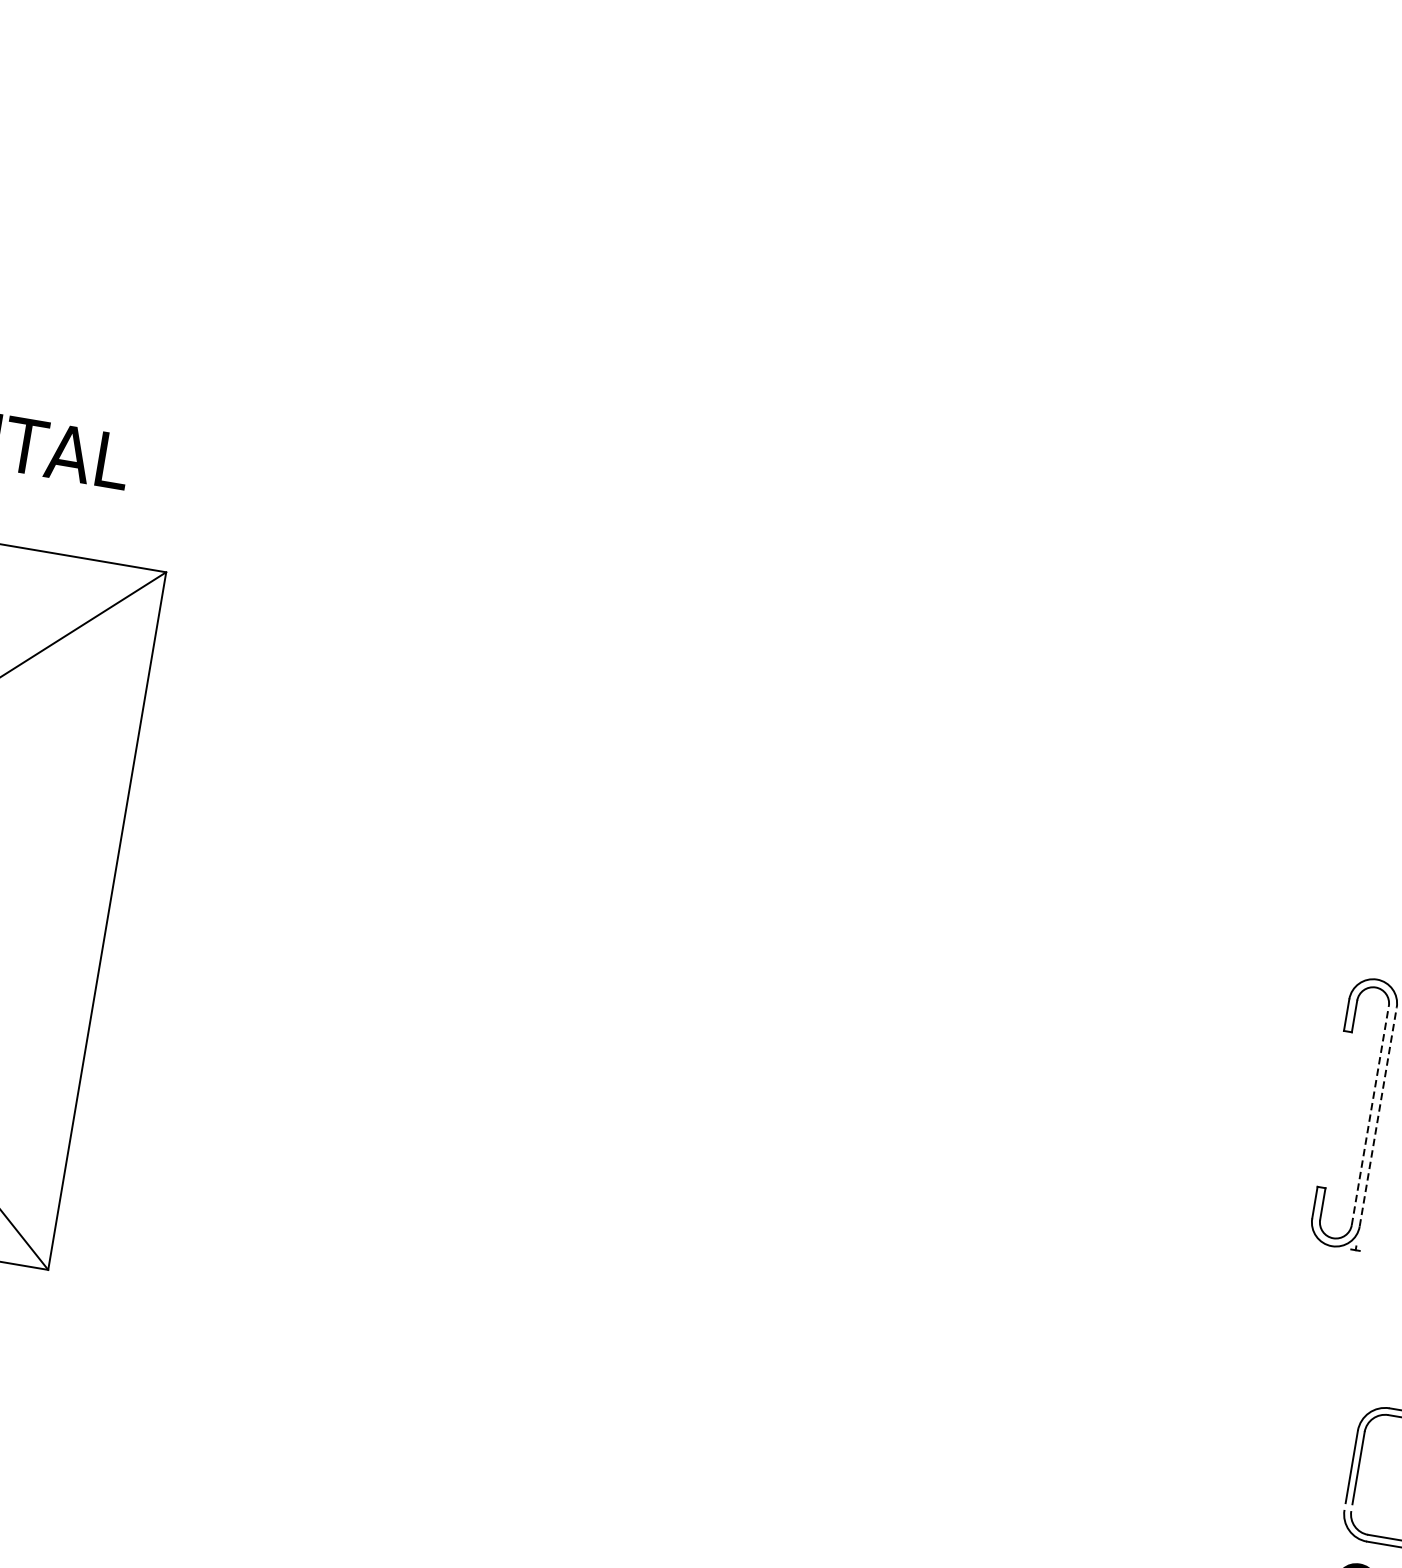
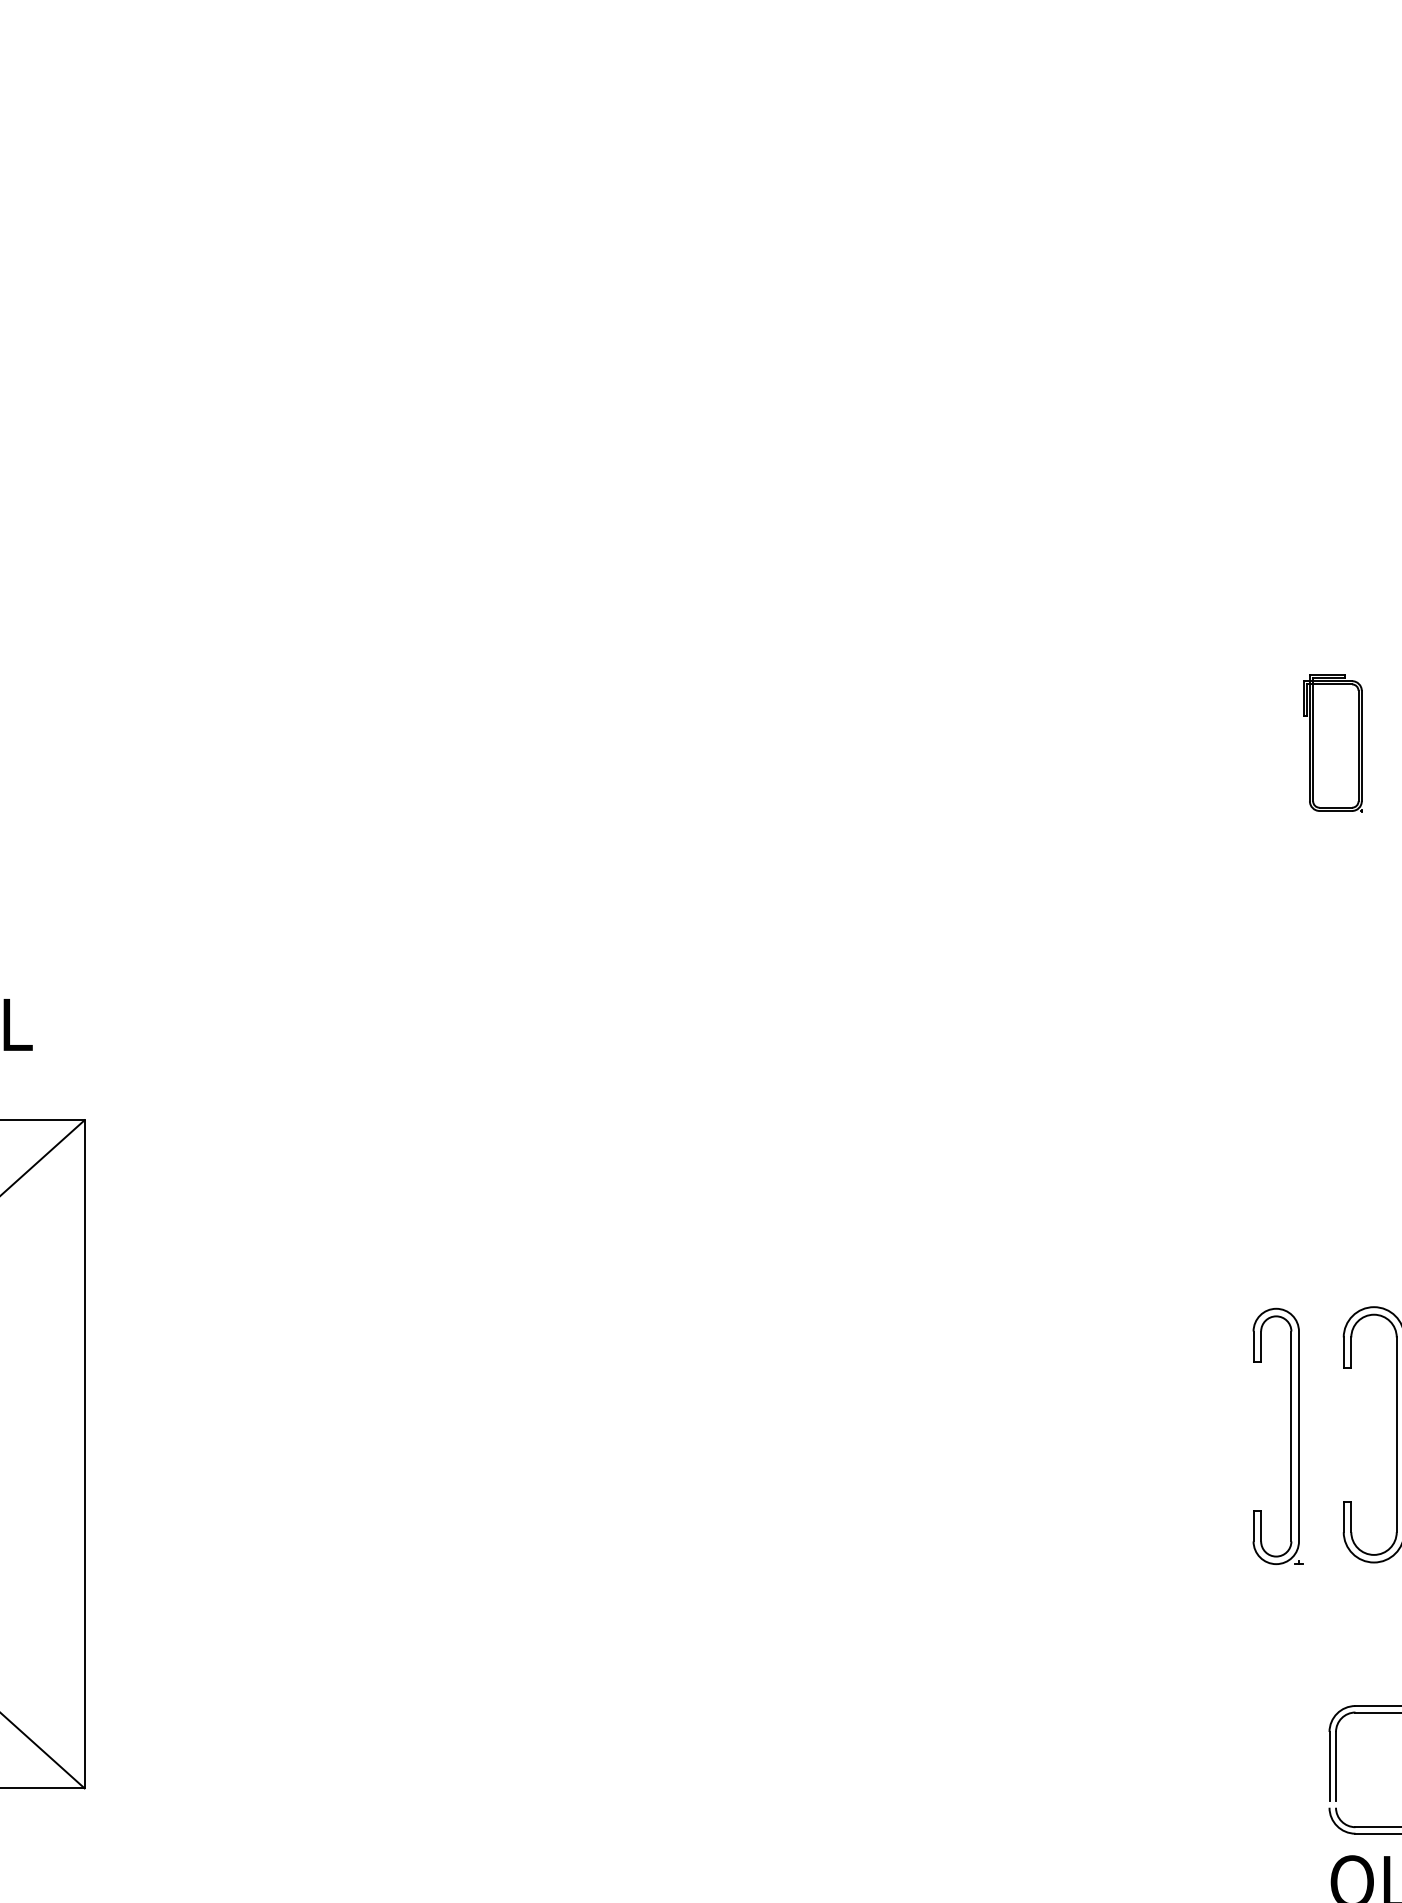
line: (1370, 1115) -> (1291, 1436), dashed -> solid
line: (1378, 1117) -> (1299, 1436), dashed -> solid

